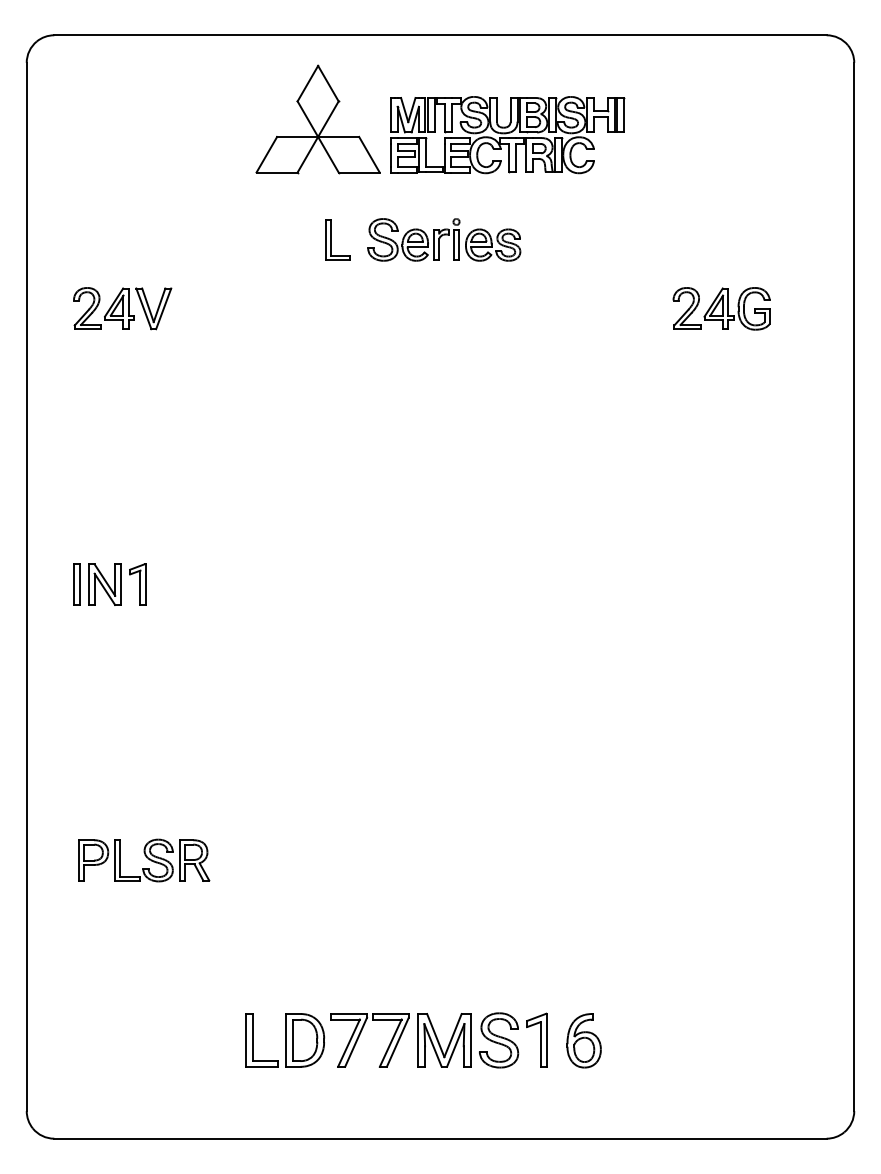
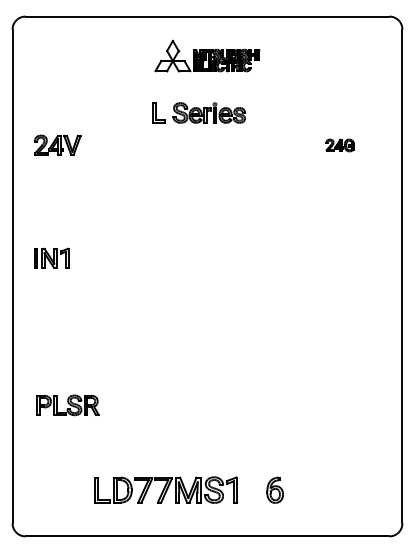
part: (440, 117) -> (207, 55), size x0.6
part: (720, 308) -> (339, 145), size x0.6
part: (109, 582) -> (51, 257), moved
part: (395, 1039) -> (165, 489), moved

